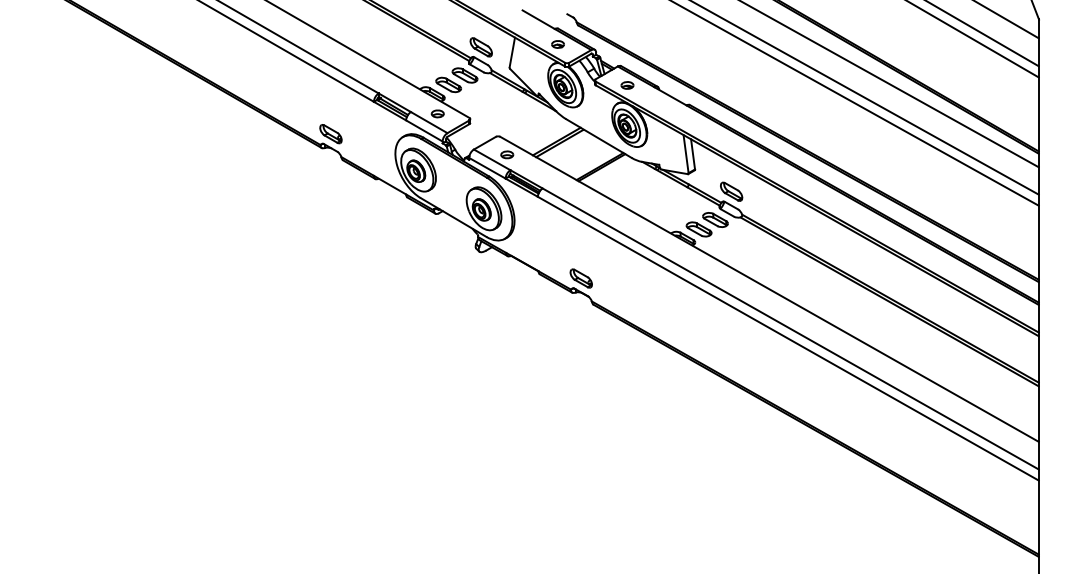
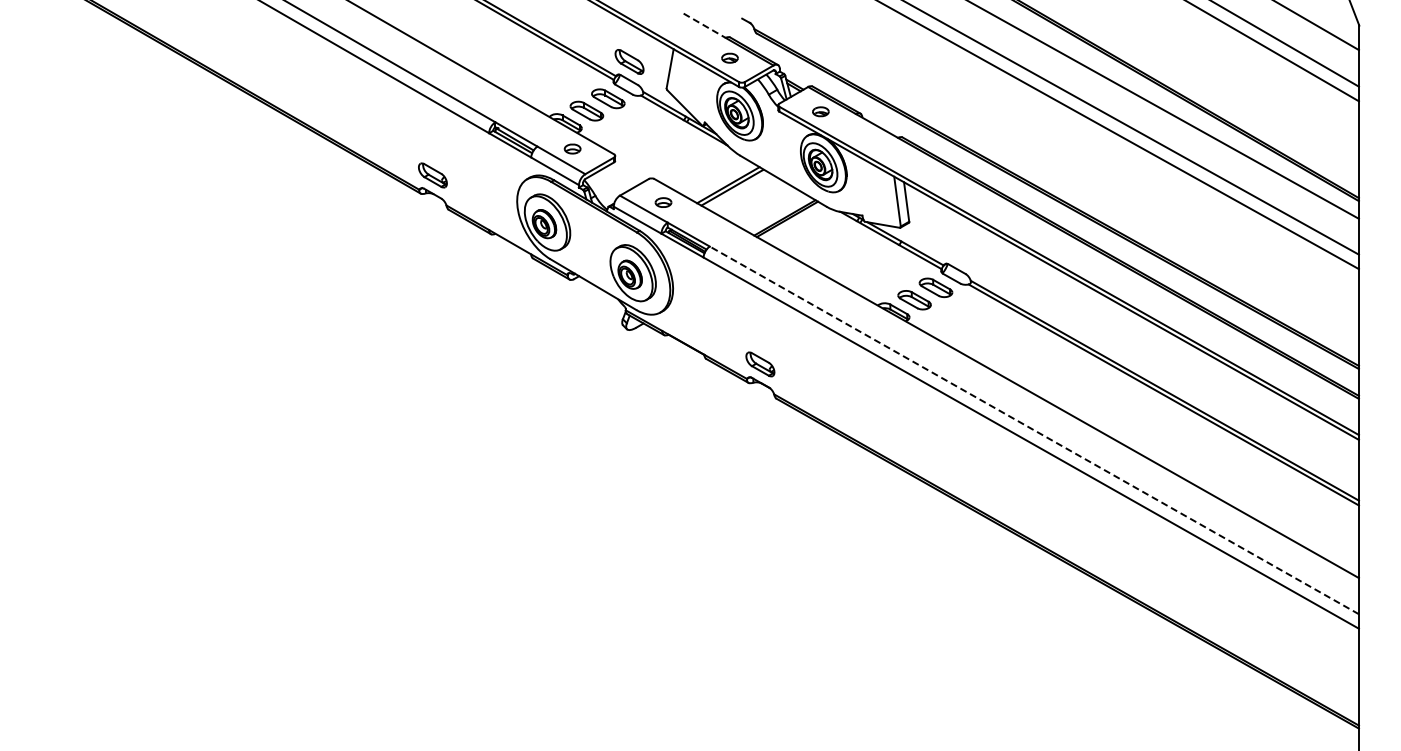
line: (539, 20) -> (705, 26), solid -> dashed
part: (731, 191) -> (956, 250), removed
line: (790, 329) -> (1034, 430), solid -> dashed

